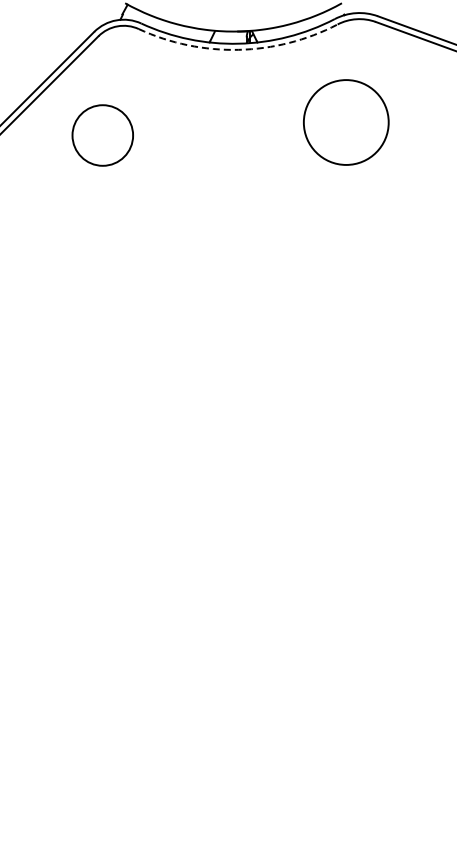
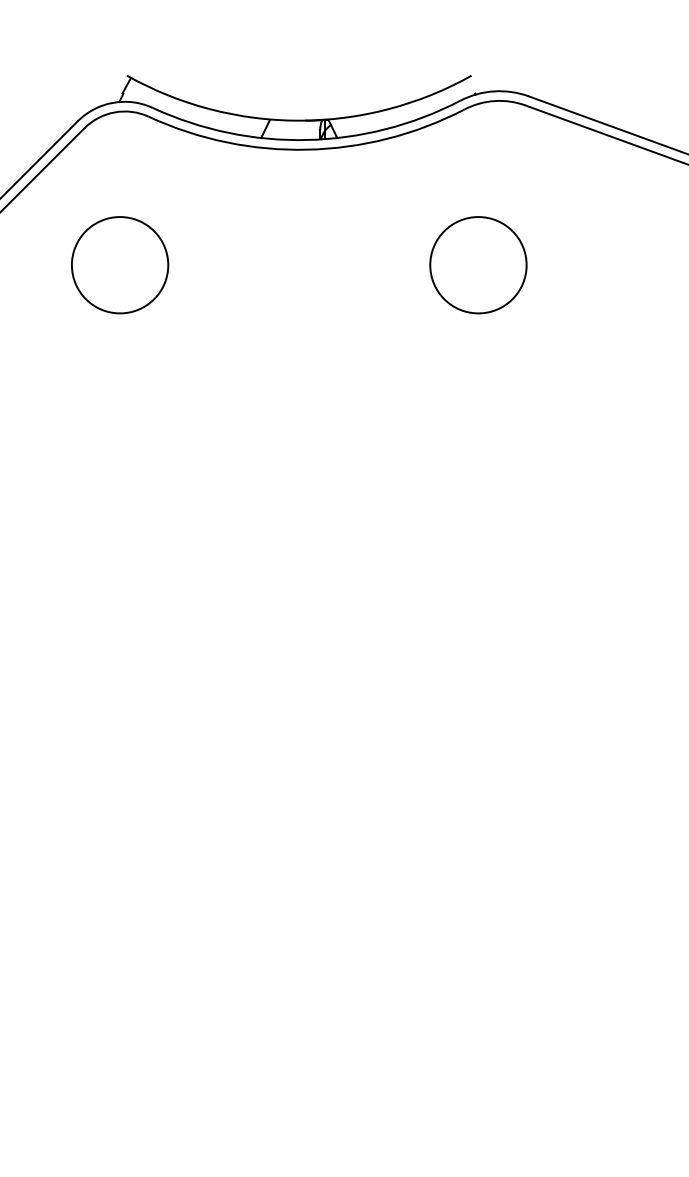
arc: (238, 49) -> (307, 149), dashed -> solid
circle: (345, 122) -> (477, 265), size x0.71
circle: (102, 135) -> (119, 265), moved

